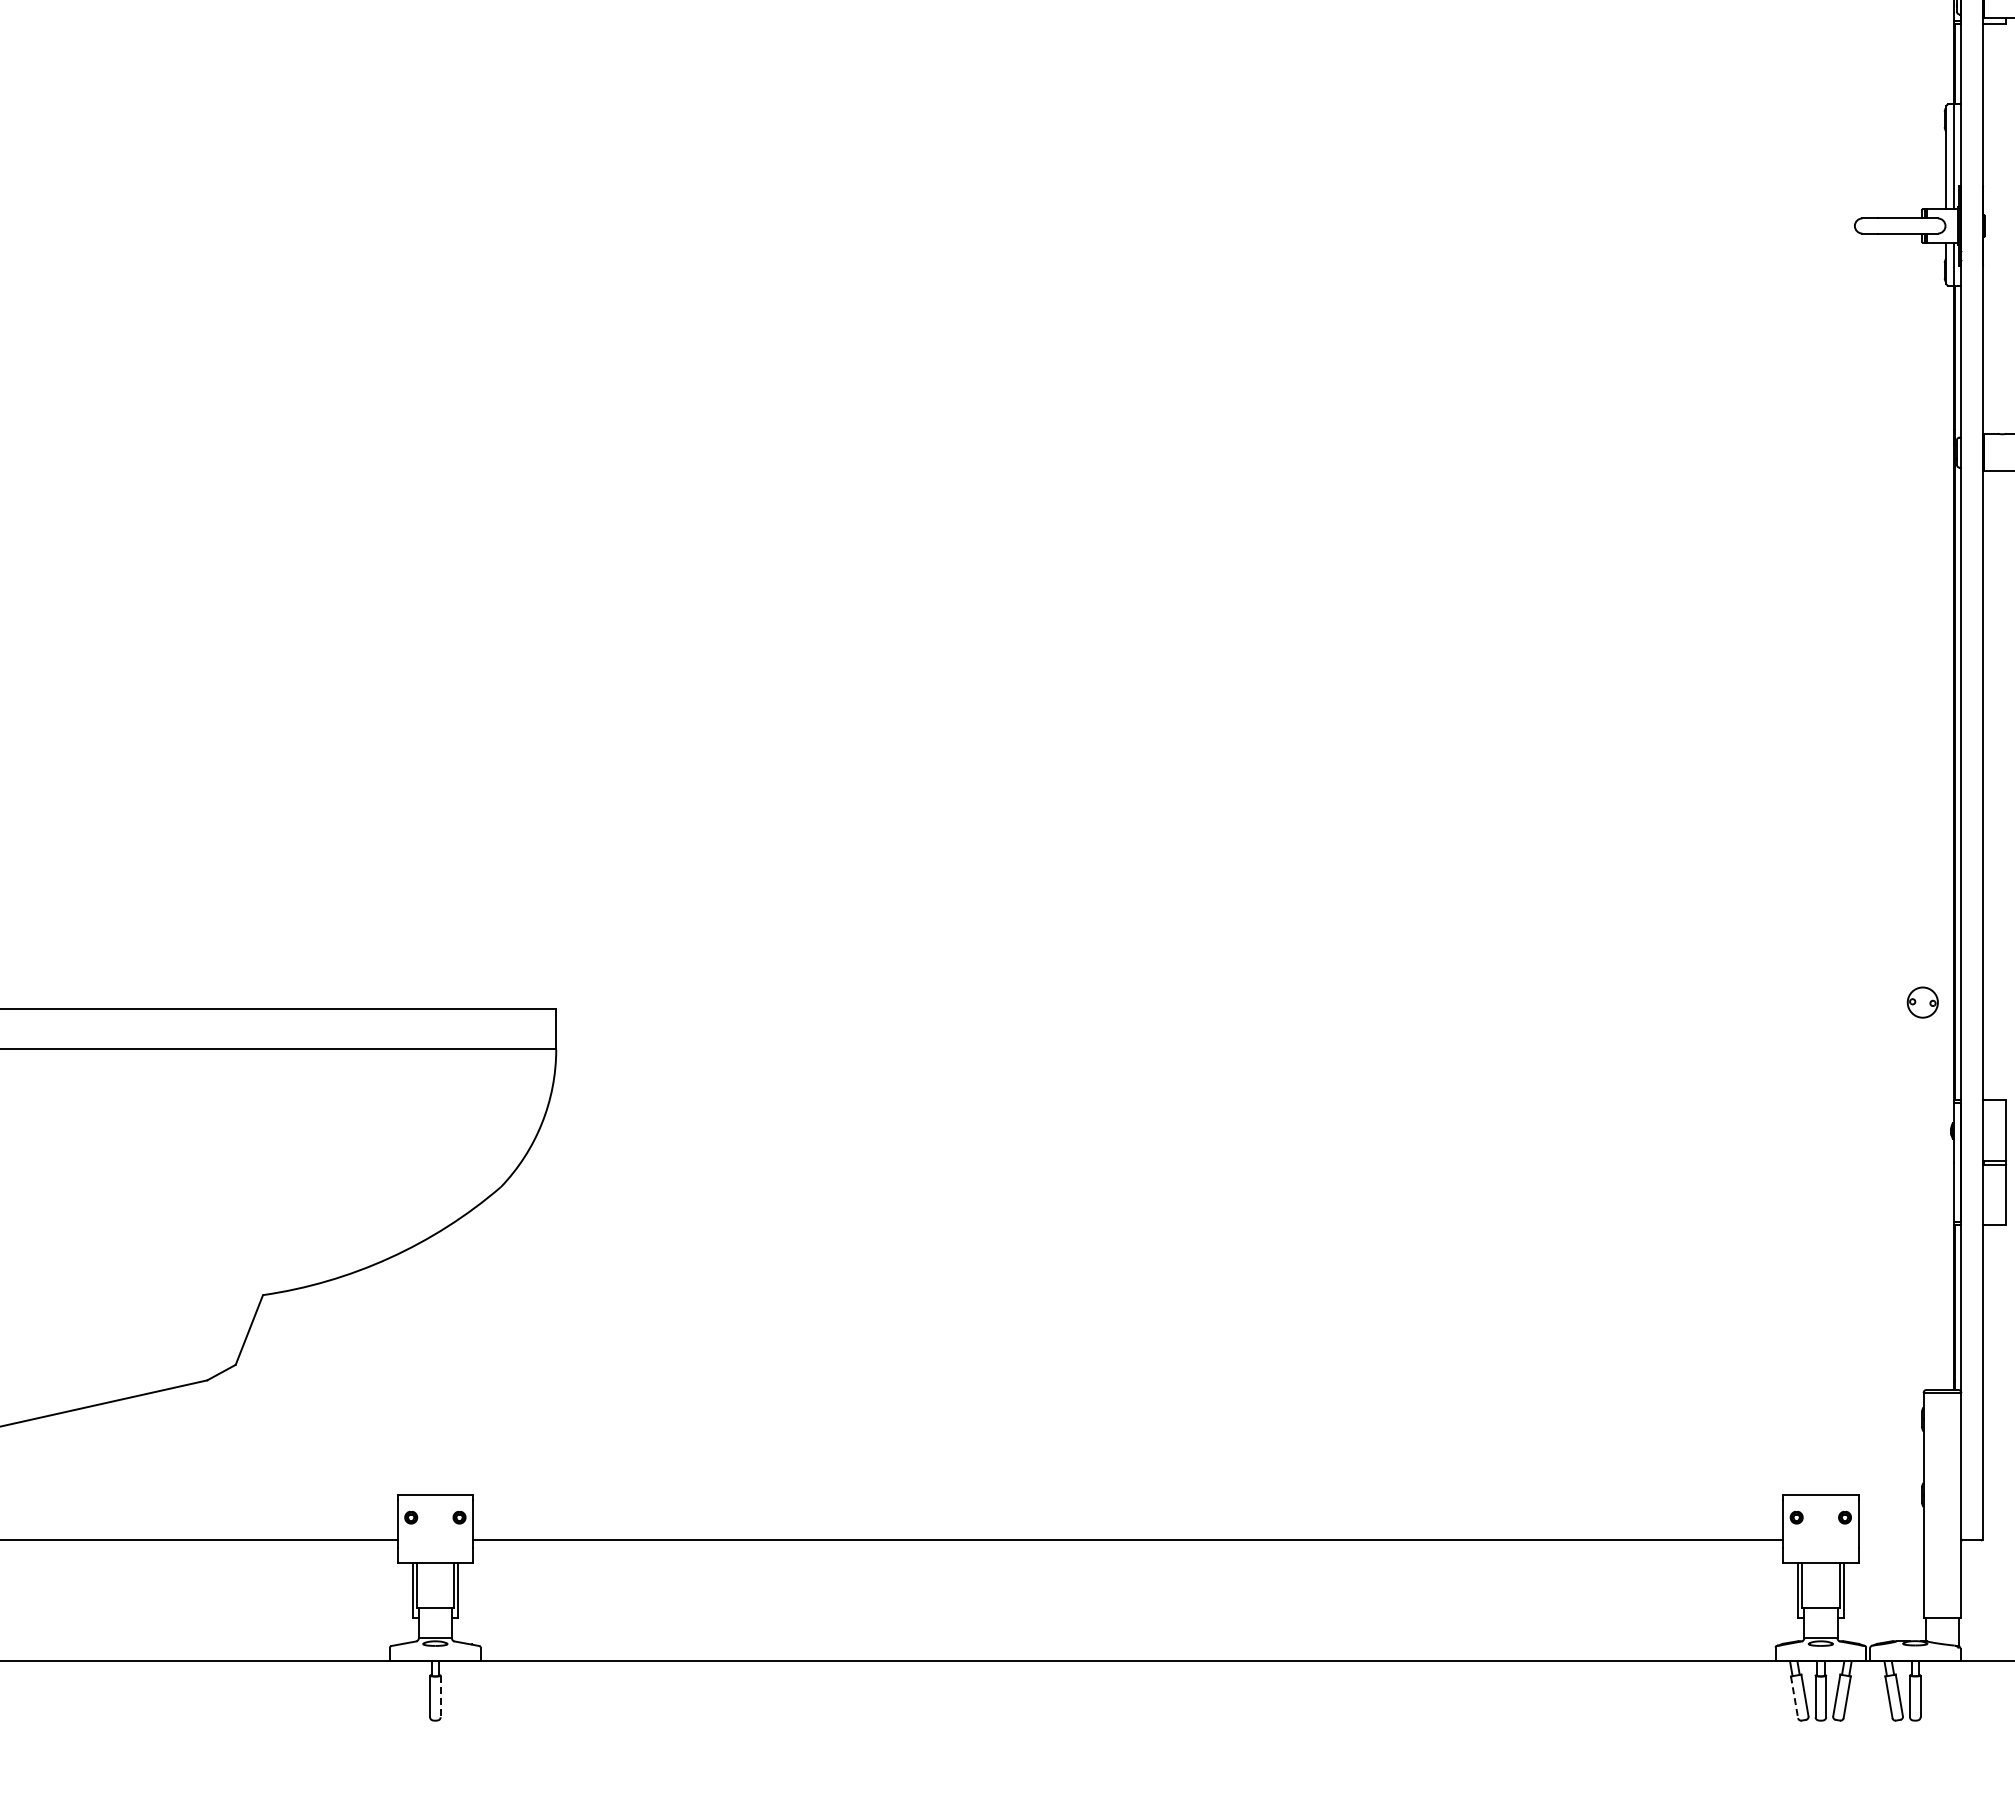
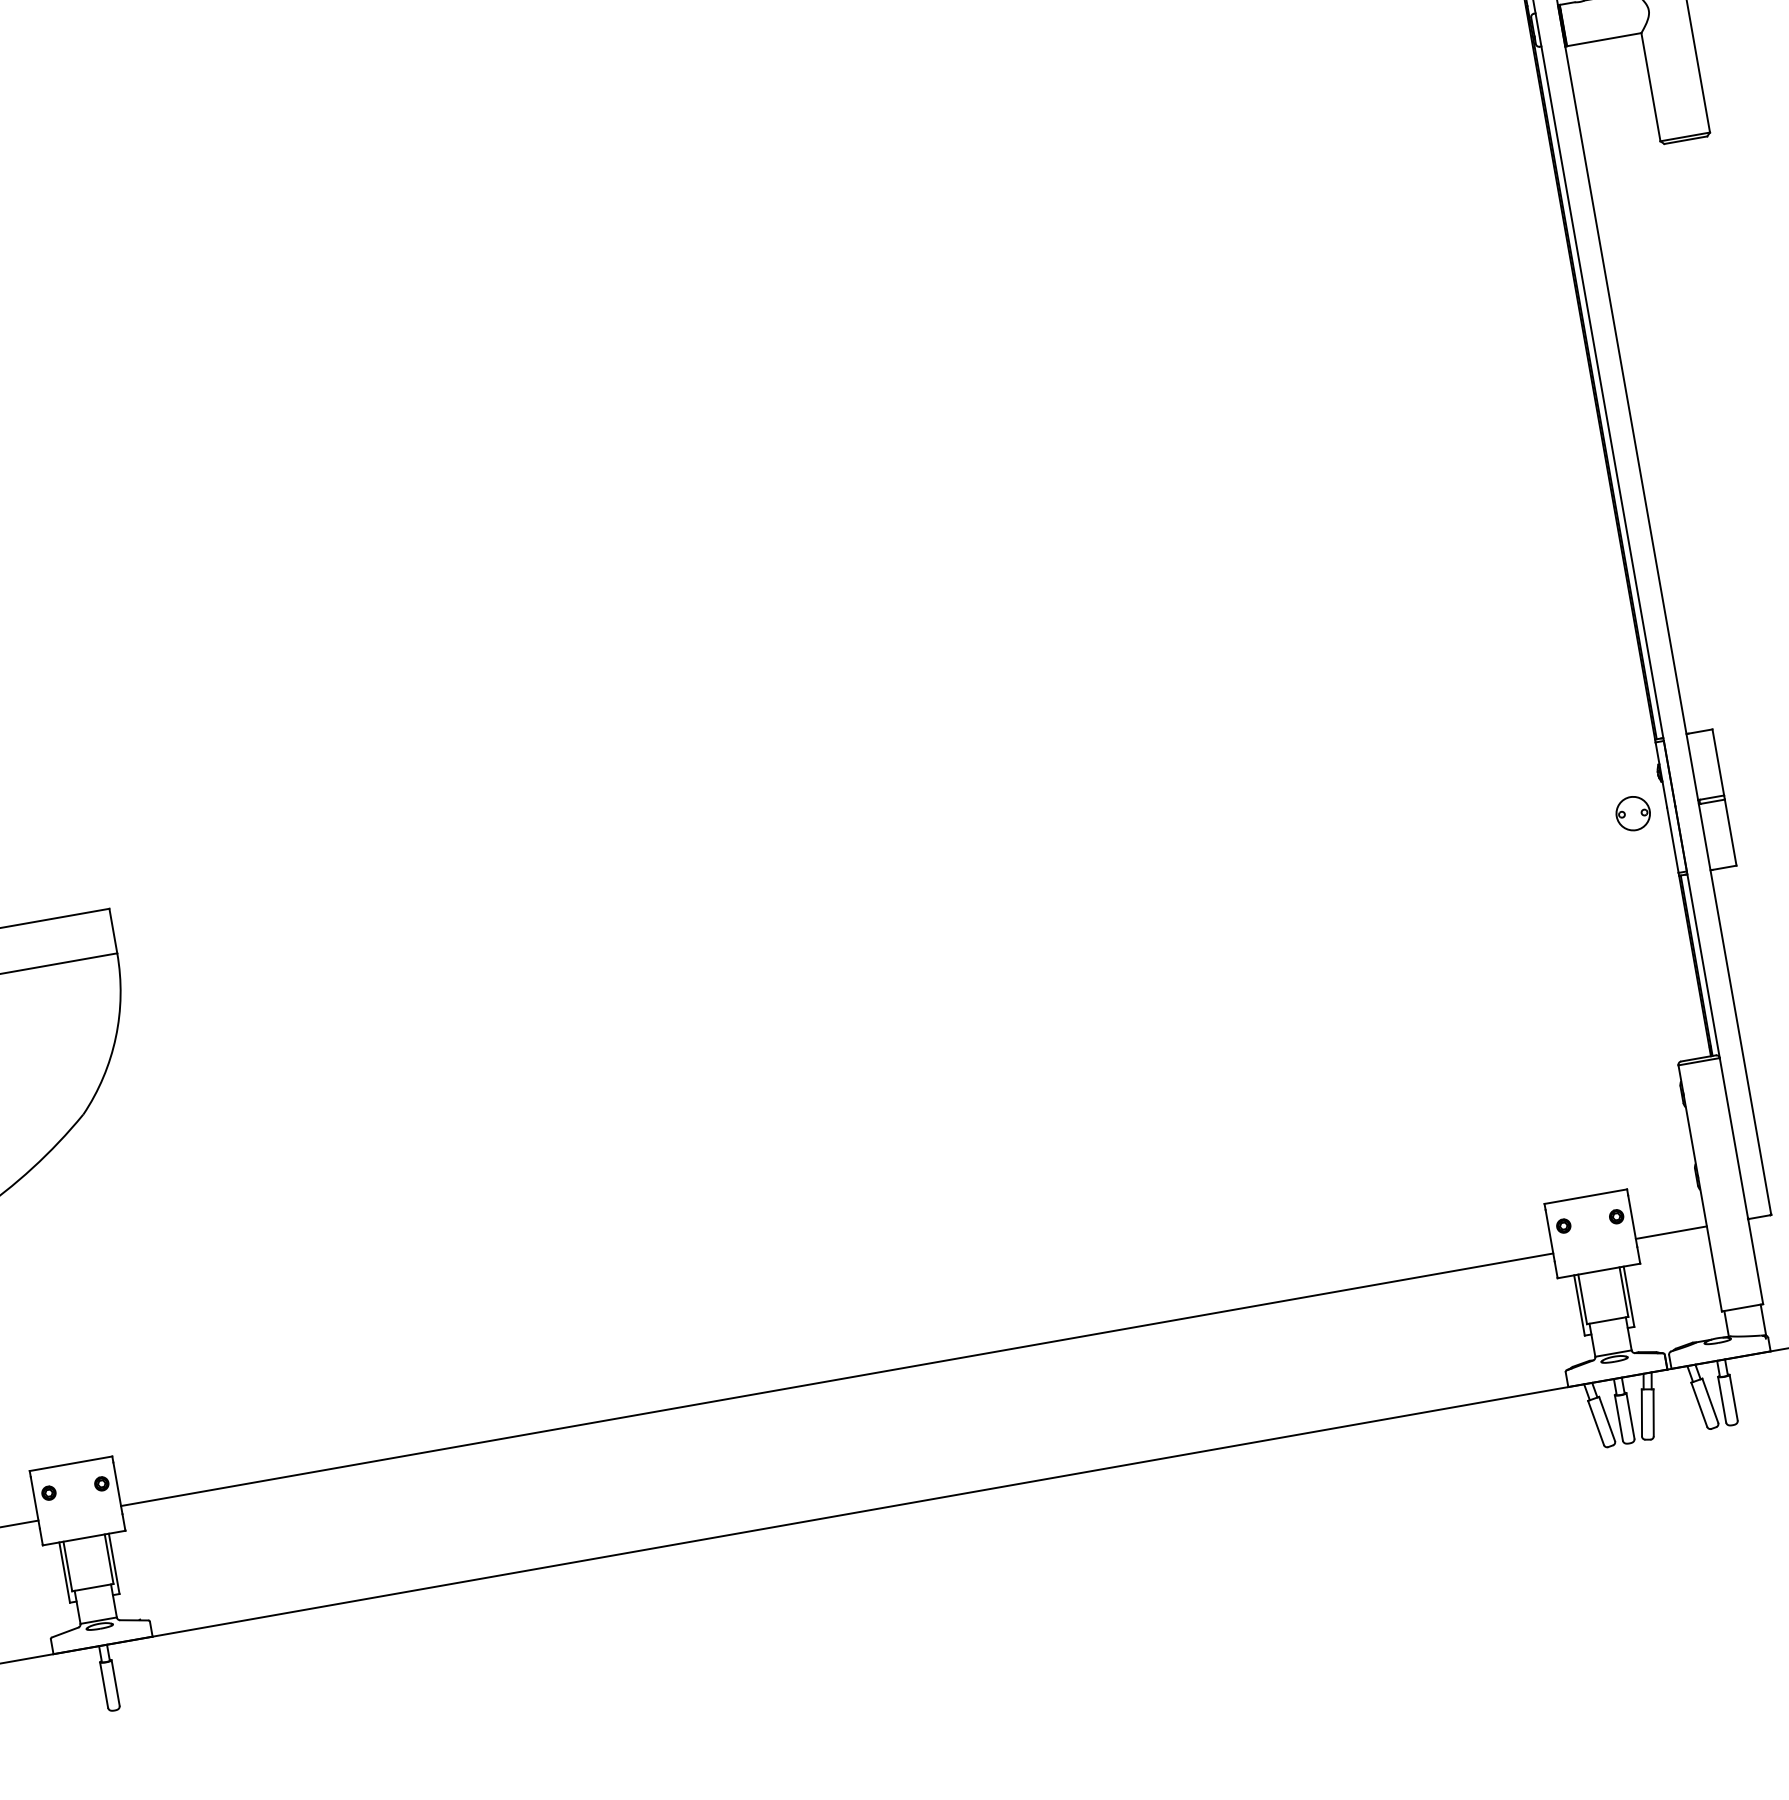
part: (1922, 1002) -> (1632, 813), moved
line: (1890, 1540) -> (1670, 1233), added
line: (440, 1696) -> (115, 1683), dashed -> solid
line: (1794, 1697) -> (1596, 1423), dashed -> solid

